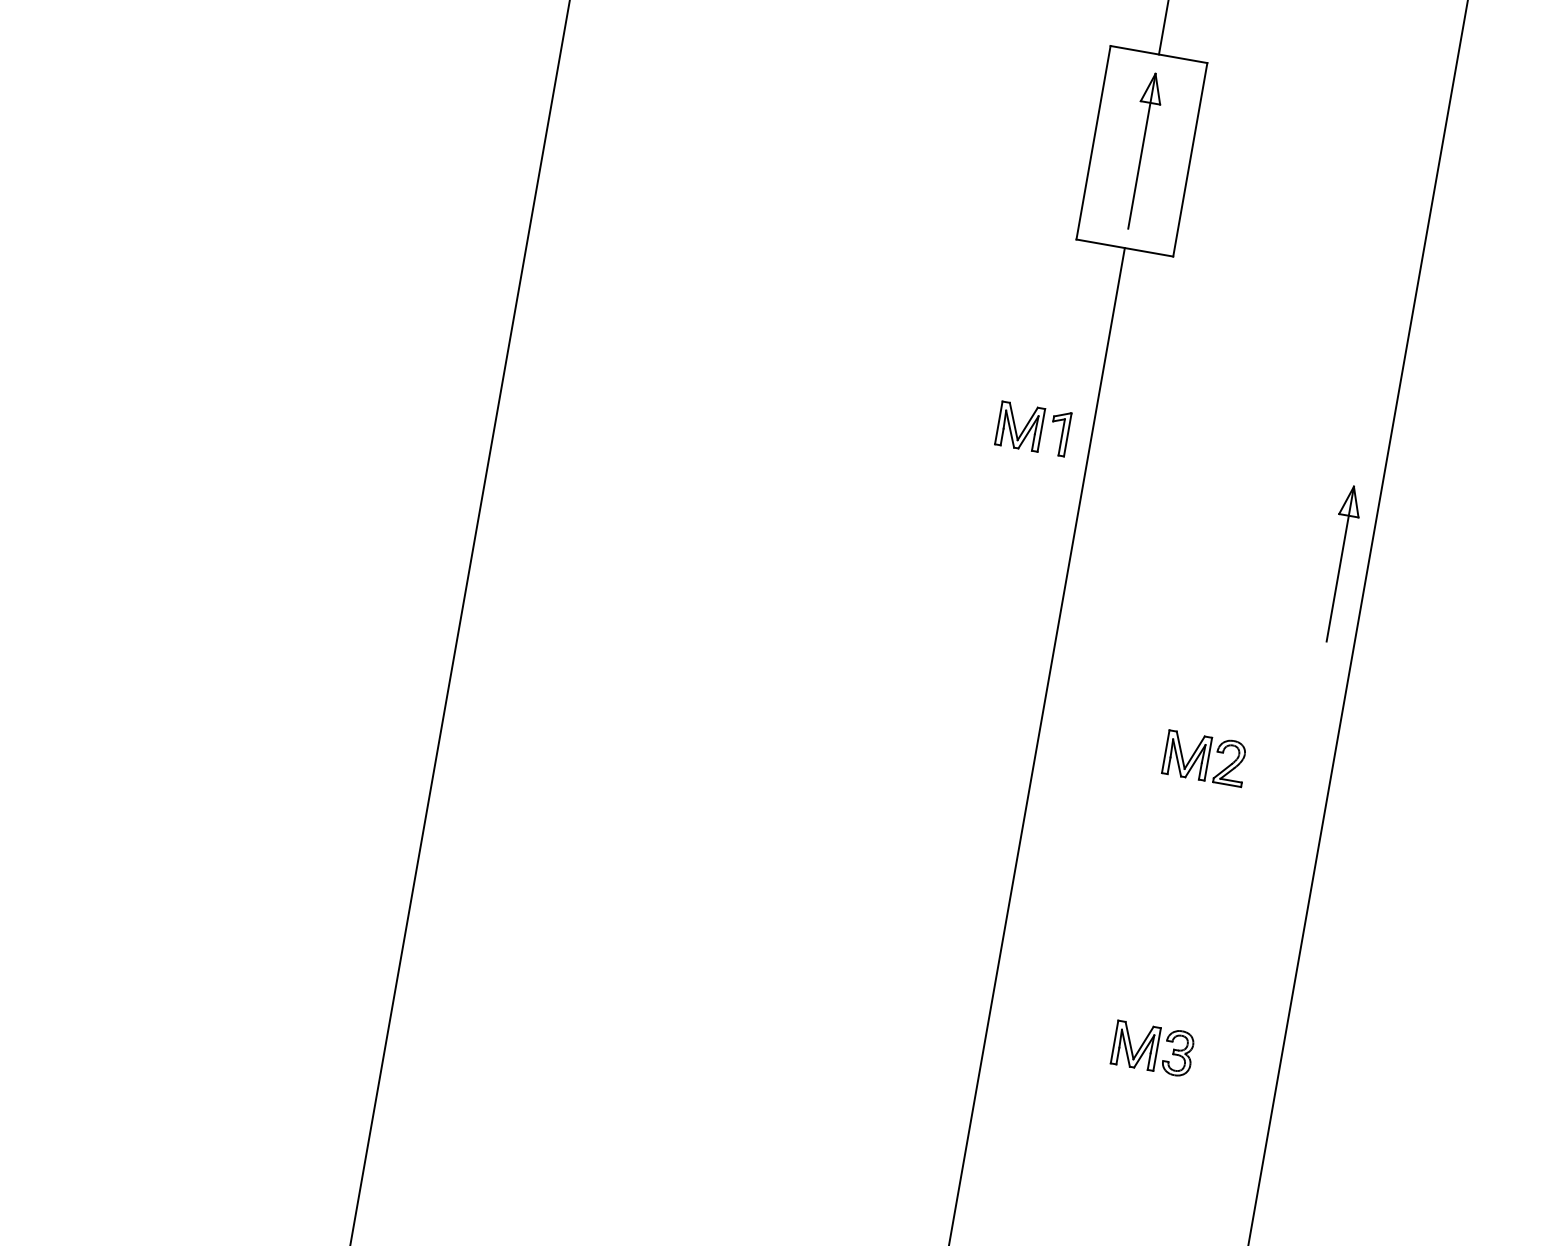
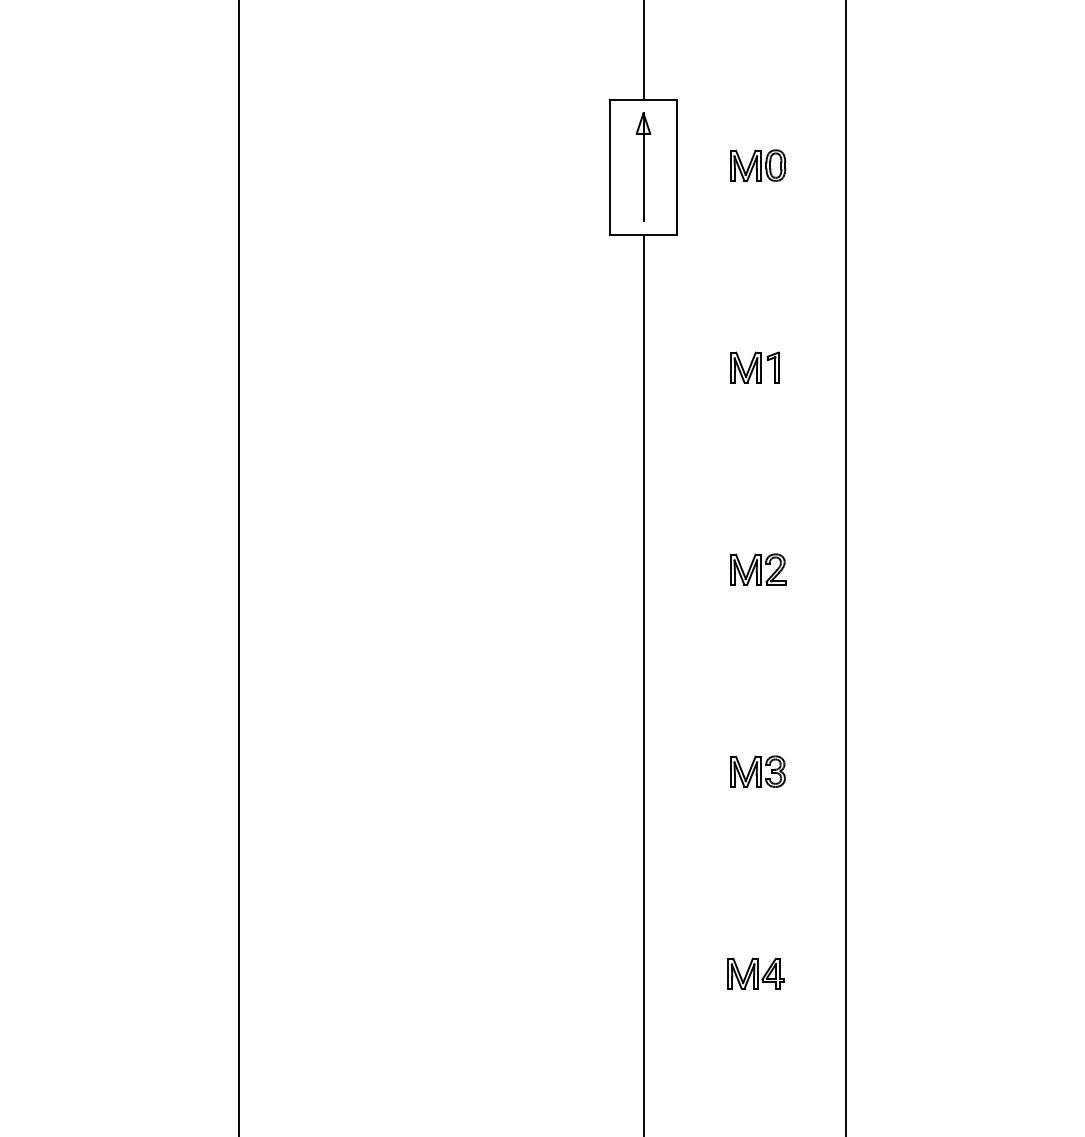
part: (1307, 177) -> (758, 165), added
part: (1032, 428) -> (754, 367), moved
part: (1340, 562) -> (826, 421), removed

